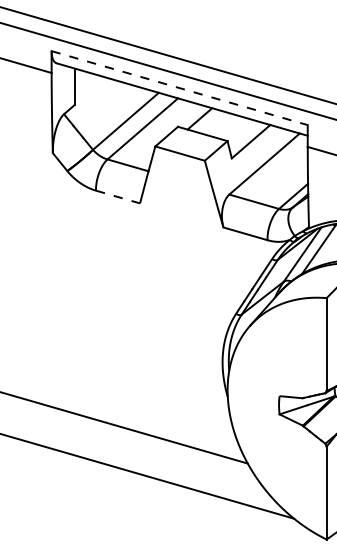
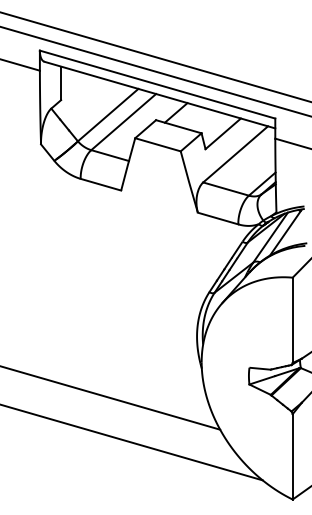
line: (179, 88) -> (157, 84), dashed -> solid
line: (118, 196) -> (101, 184), dashed -> solid

